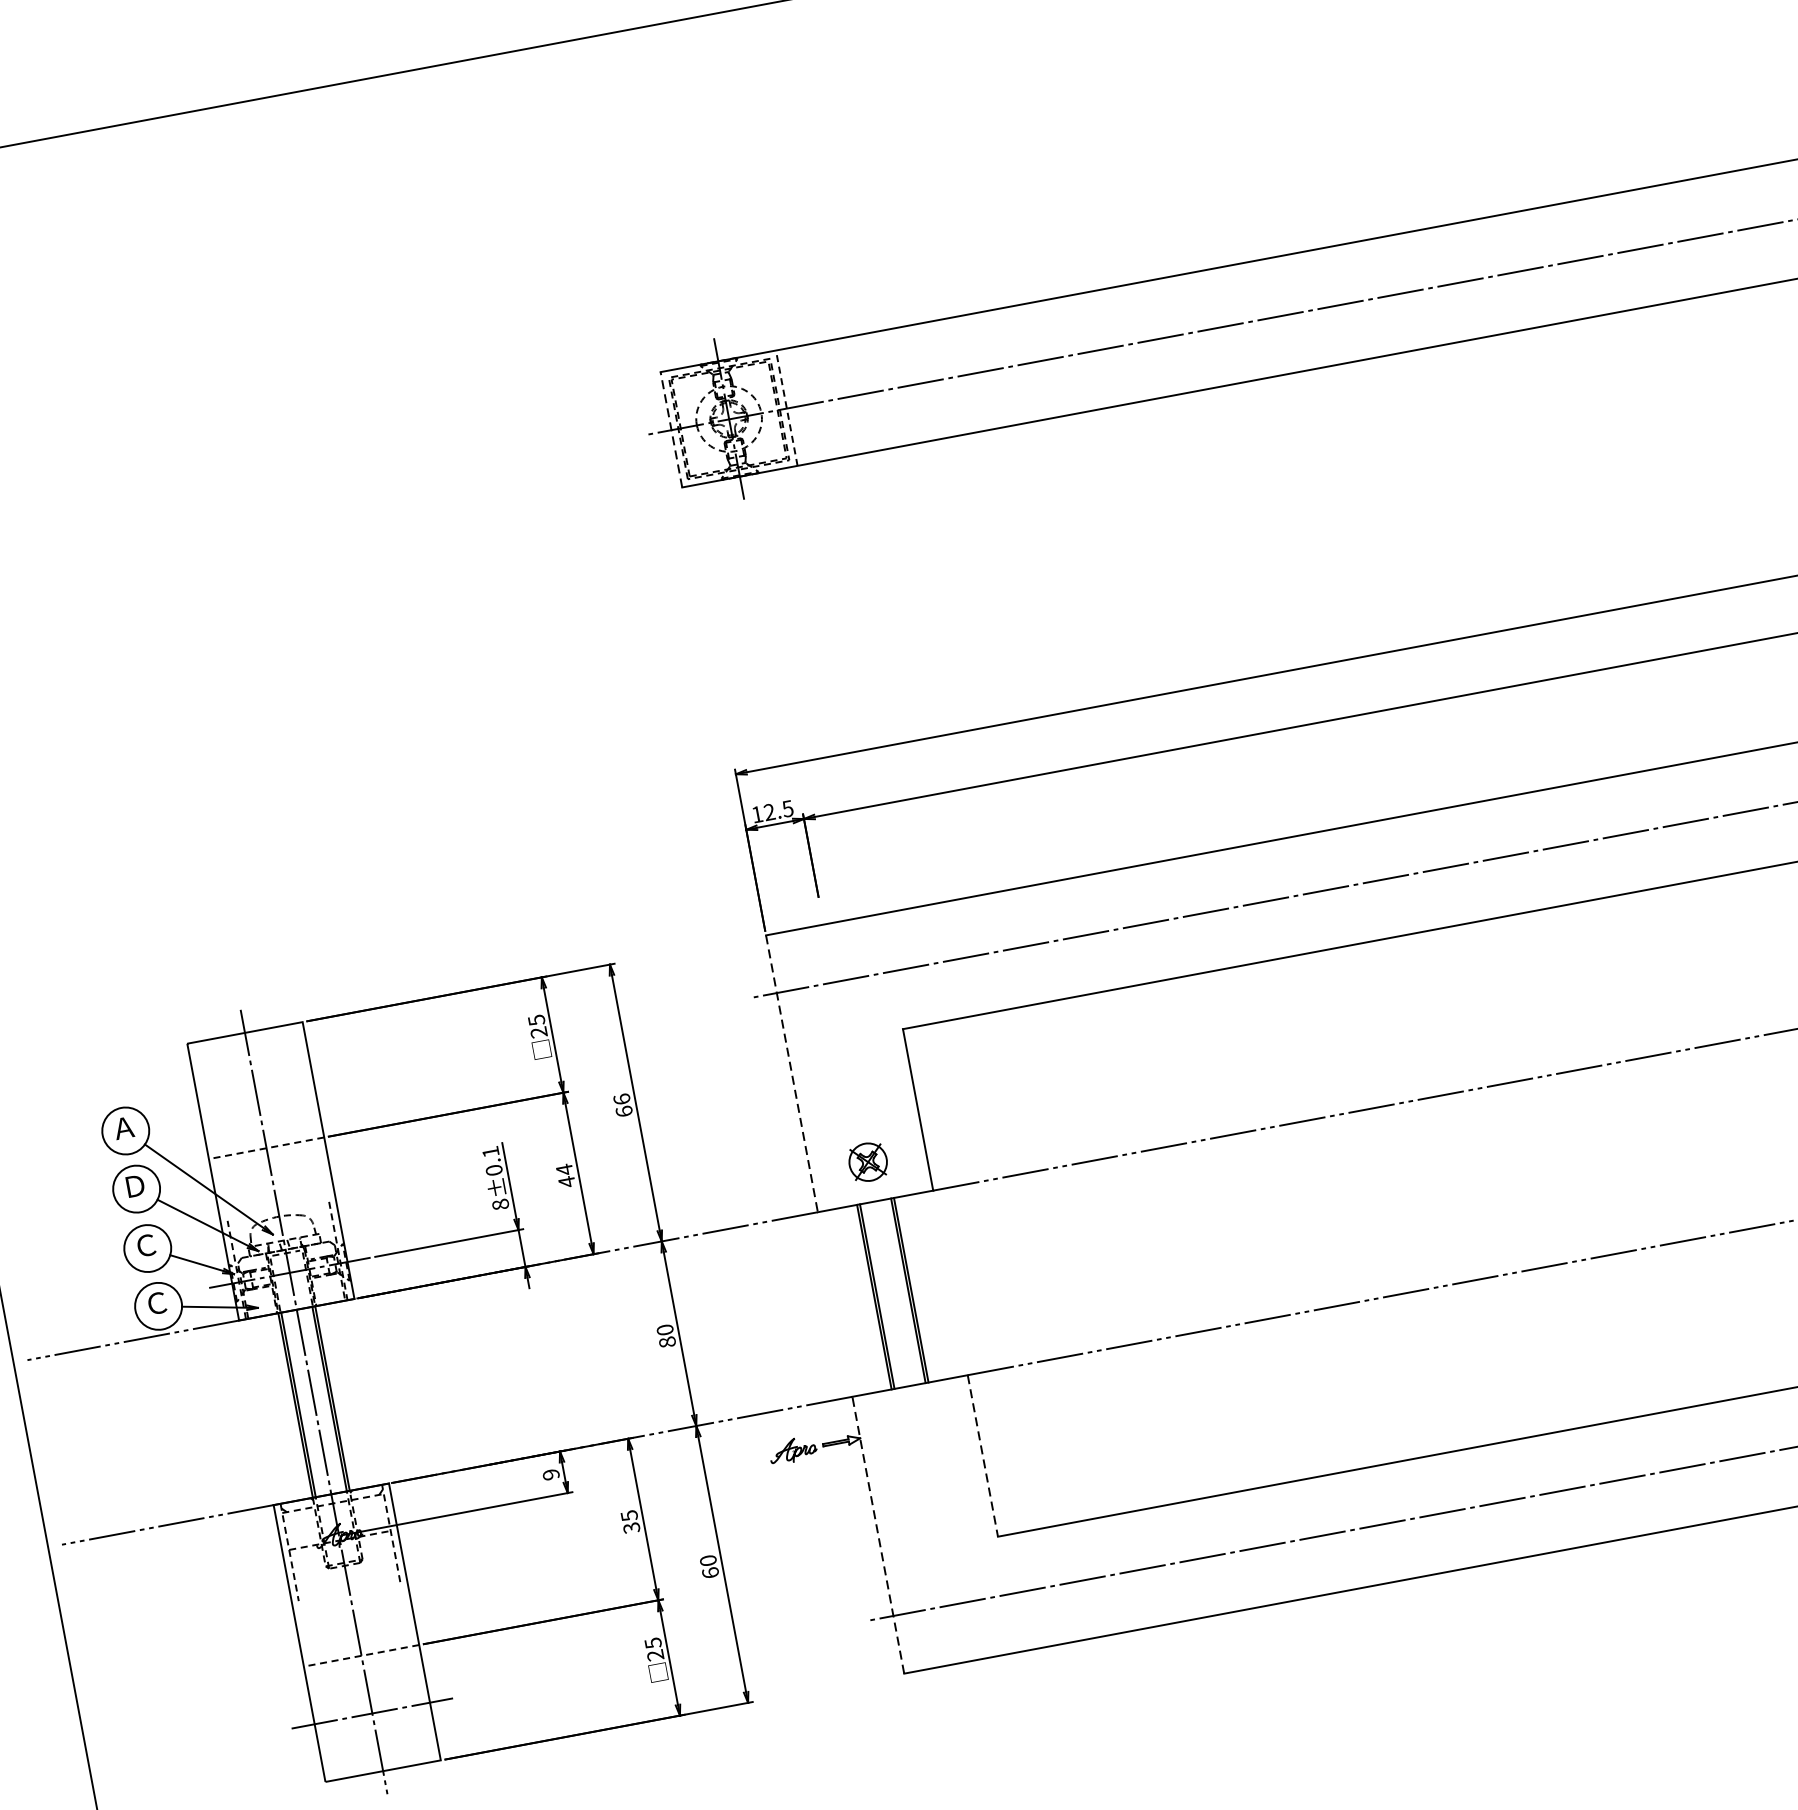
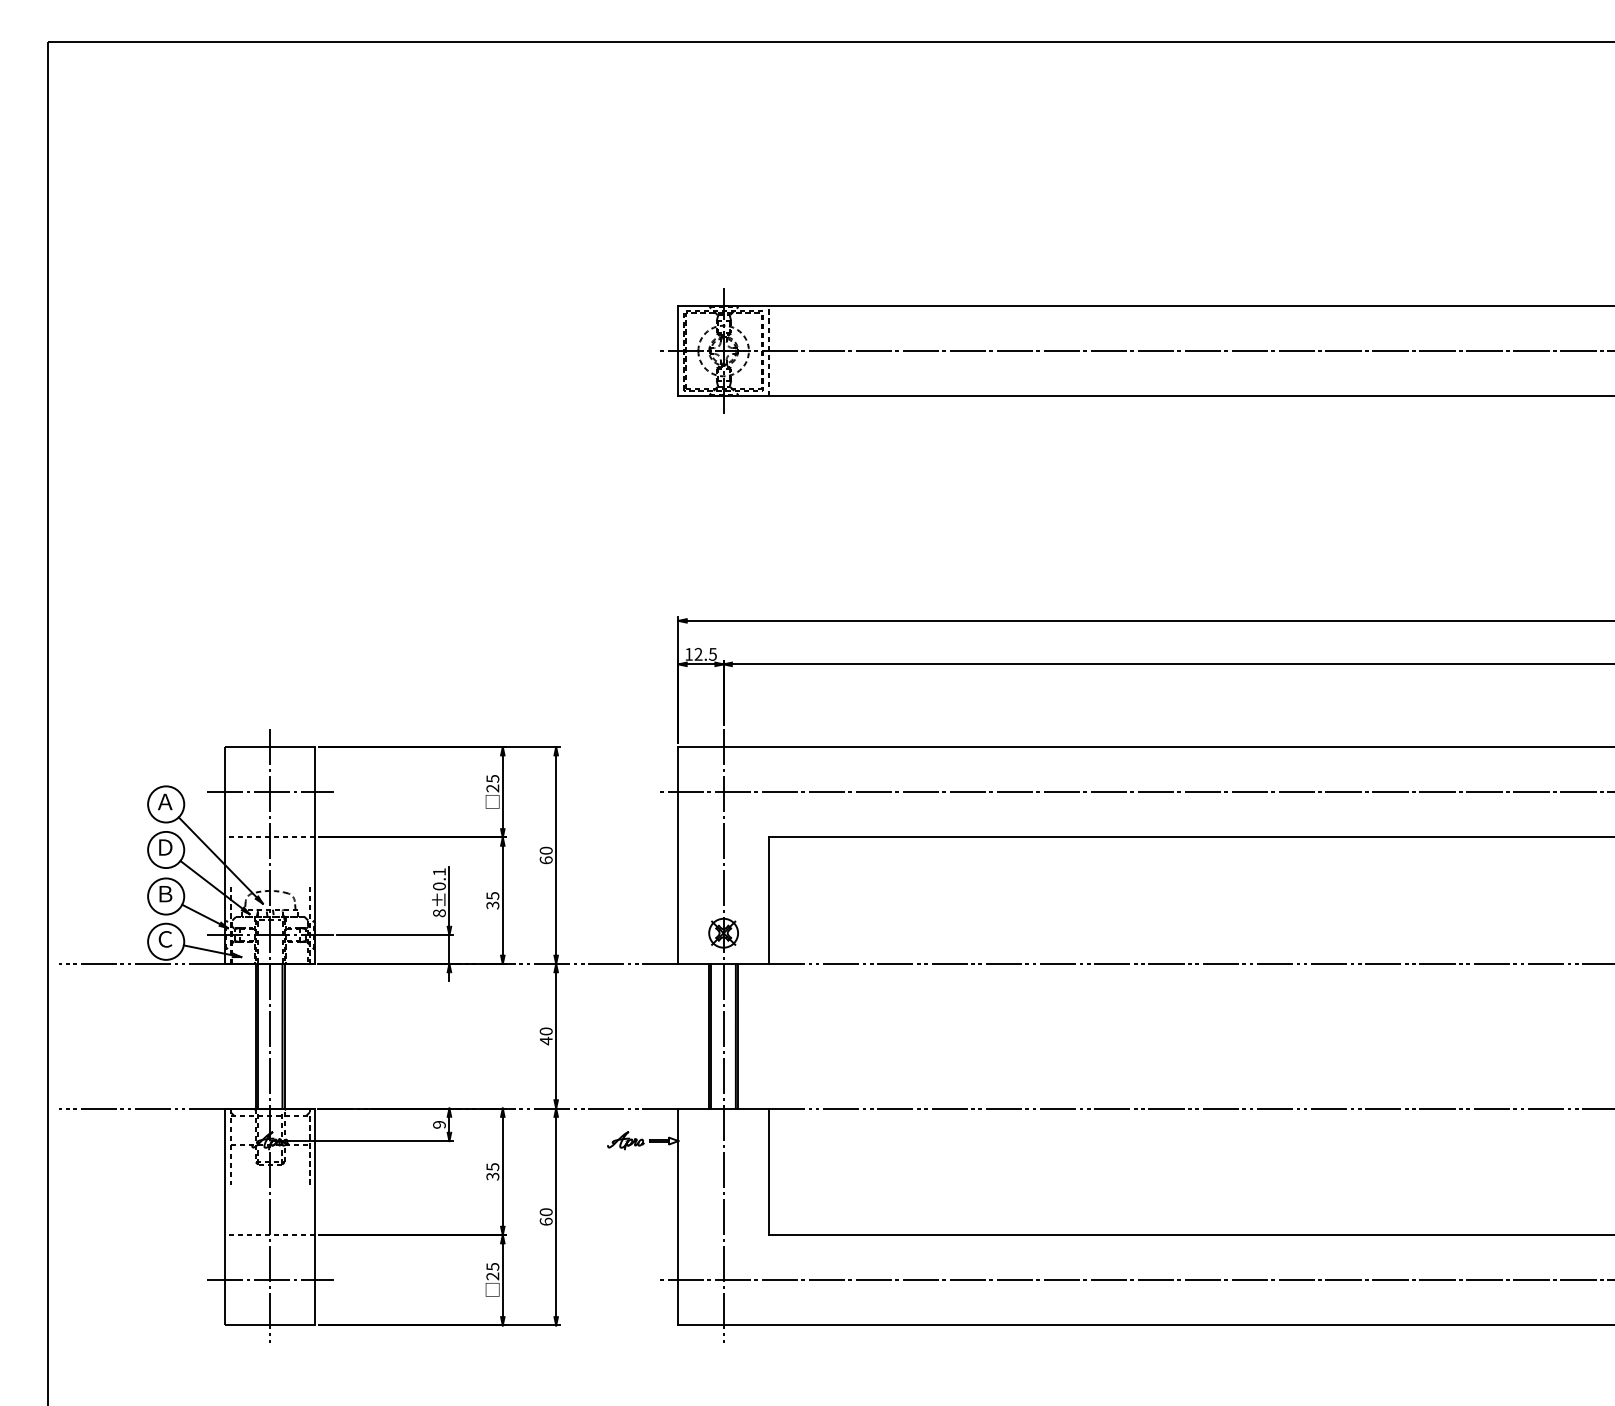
line: (671, 429) -> (678, 350), dashed -> solid
line: (792, 1075) -> (678, 856), dashed -> solid
line: (256, 1090) -> (270, 792), added
text: (621, 1099) -> (545, 850), 66 -> 60
text: (565, 1175) -> (492, 900), 44 -> 35
text: (146, 1244) -> (165, 893), Ｃ -> Ｂ
line: (892, 1294) -> (723, 1036), added
text: (666, 1341) -> (545, 1040), 80 -> 40
line: (982, 1456) -> (768, 1172), dashed -> solid
line: (878, 1534) -> (678, 1216), dashed -> solid

